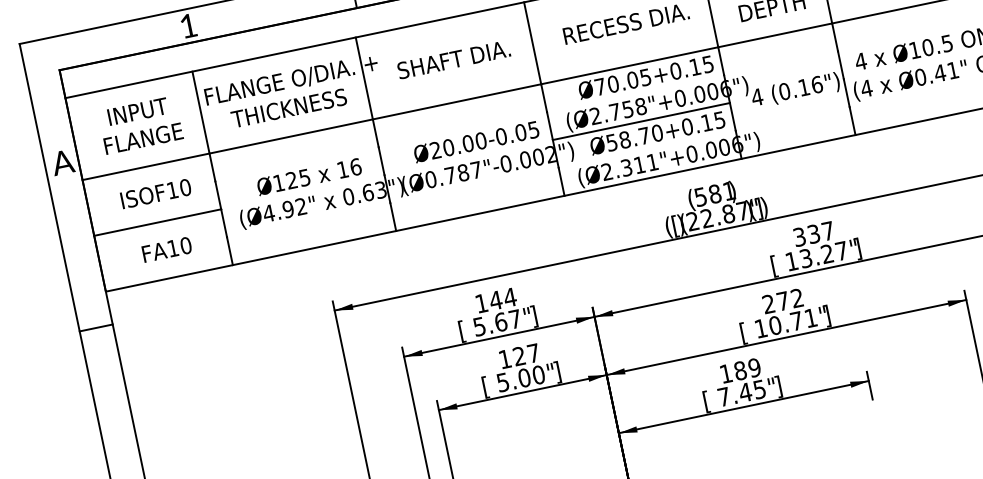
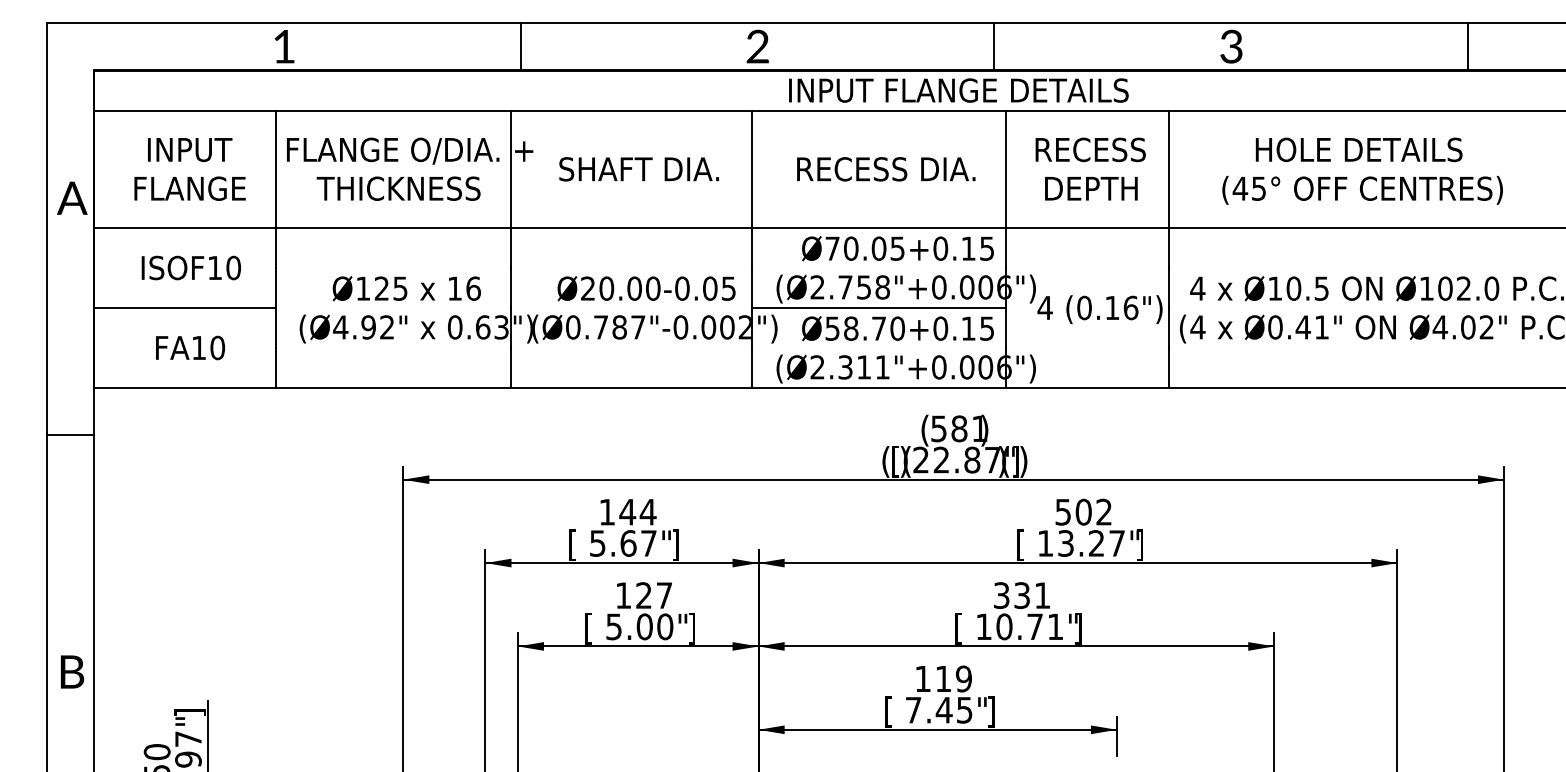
text: (813, 233) -> (1083, 511), 337 -> 502
text: (782, 301) -> (1021, 595), 272 -> 331
text: (740, 370) -> (943, 678), 189 -> 119

